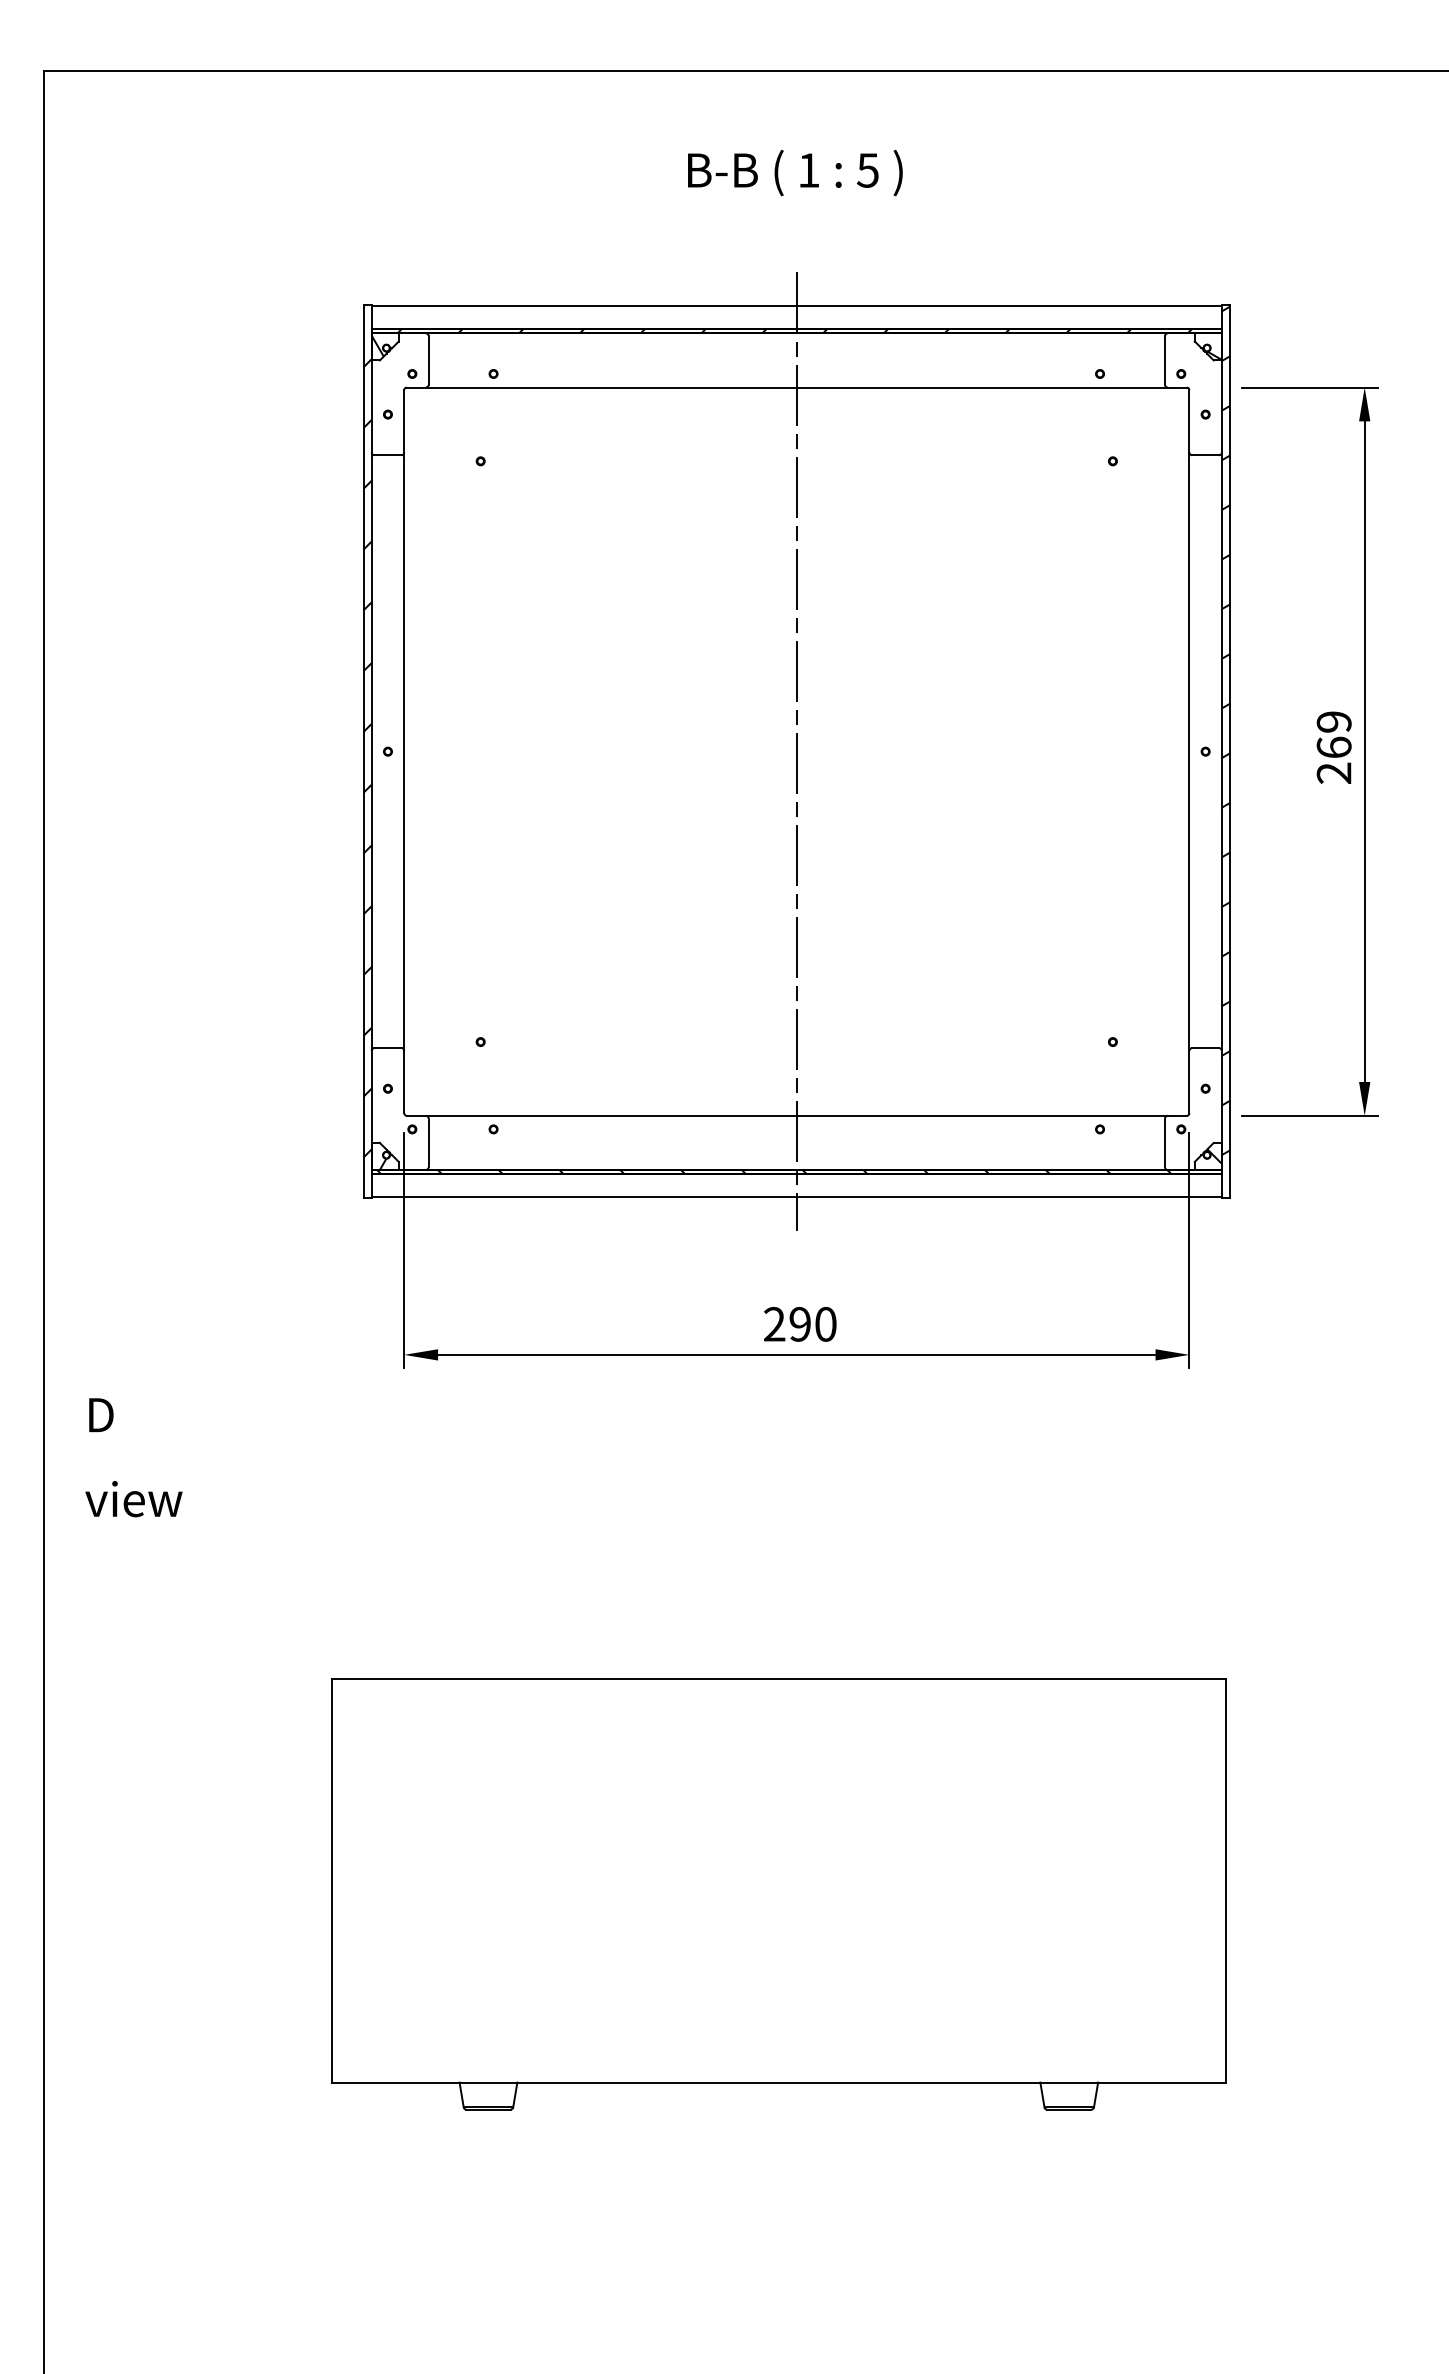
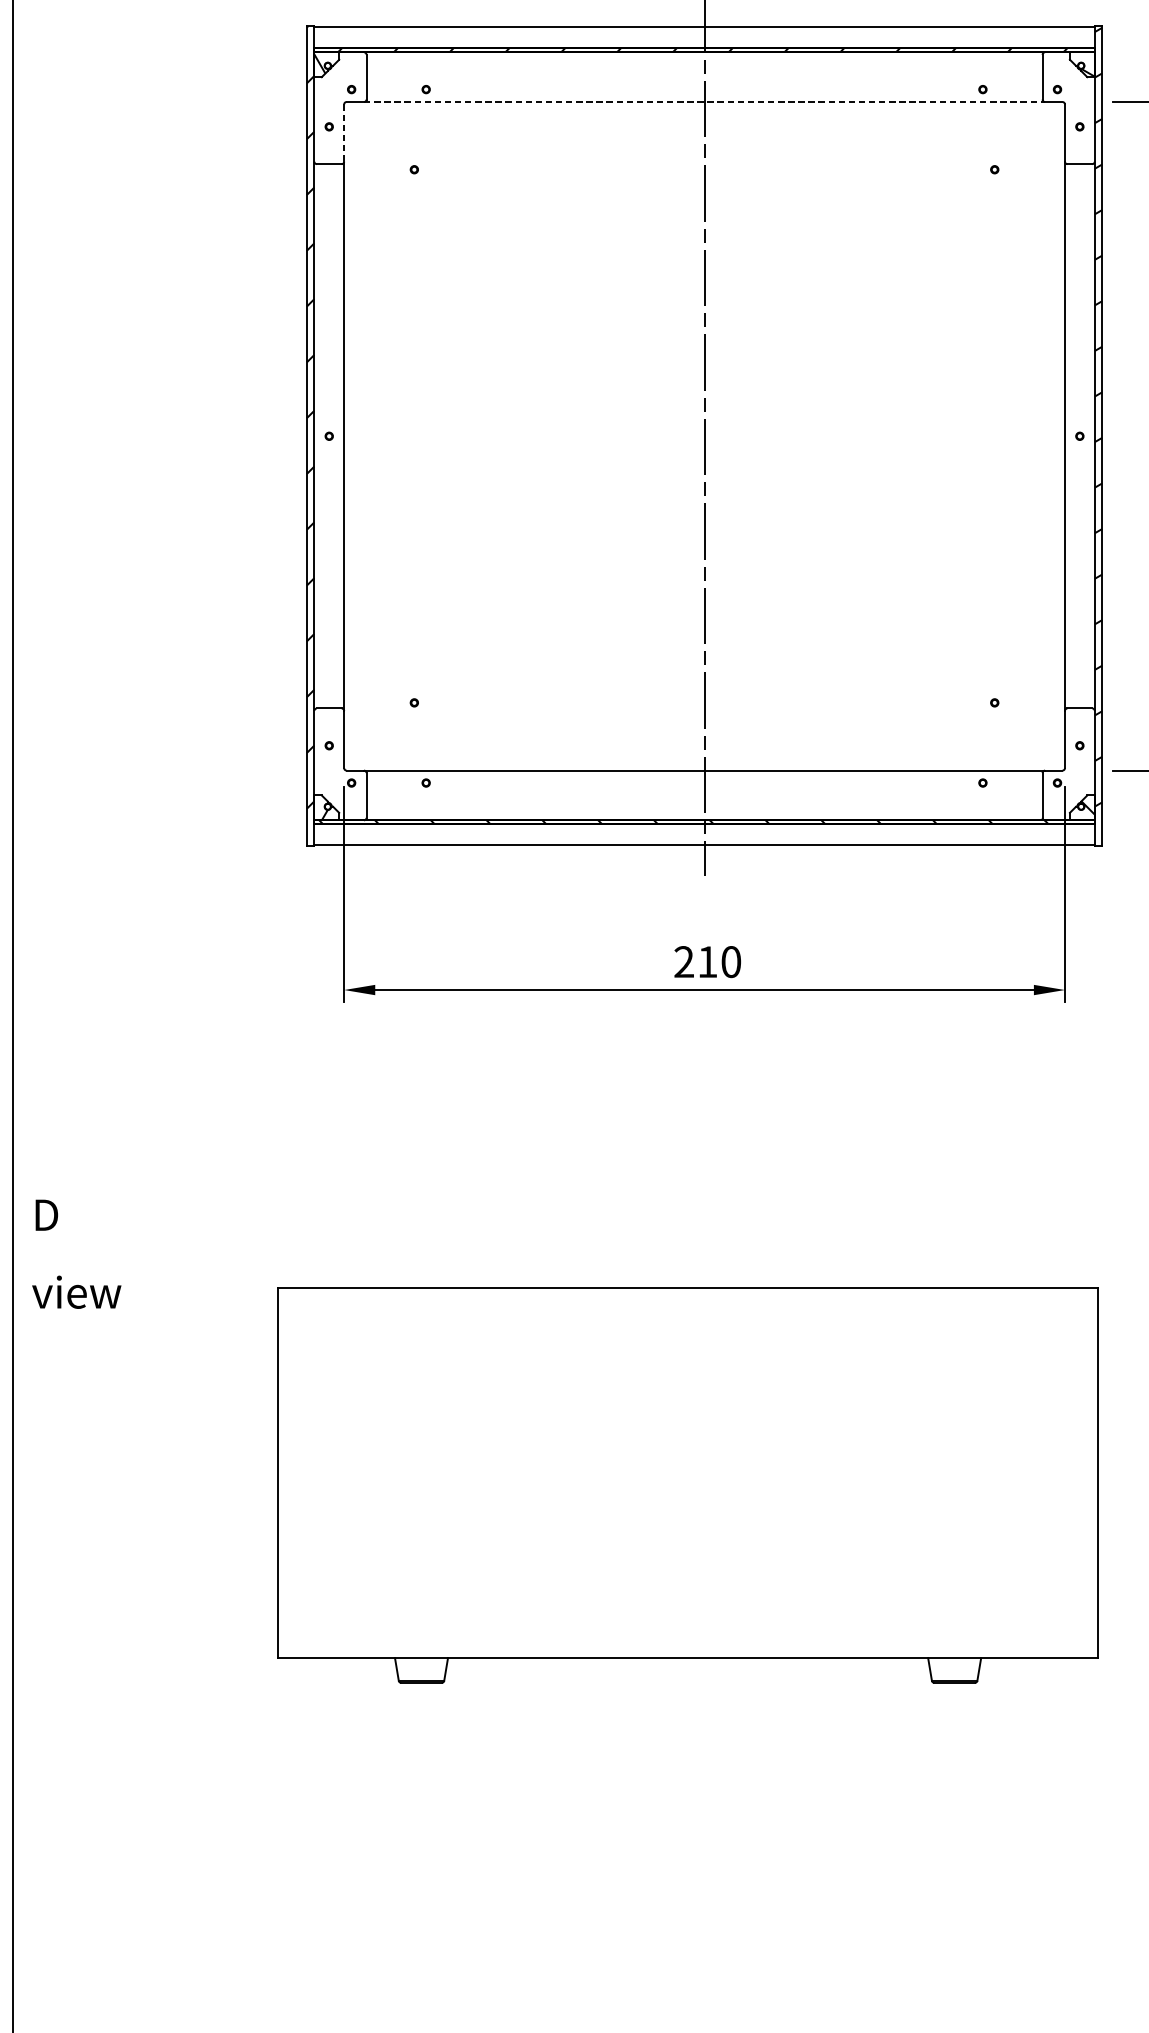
line: (796, 387) -> (704, 101), solid -> dashed
line: (404, 421) -> (344, 133), solid -> dashed
text: (799, 1324) -> (707, 962), 290 -> 210
text: (133, 1457) -> (76, 1254), moved

